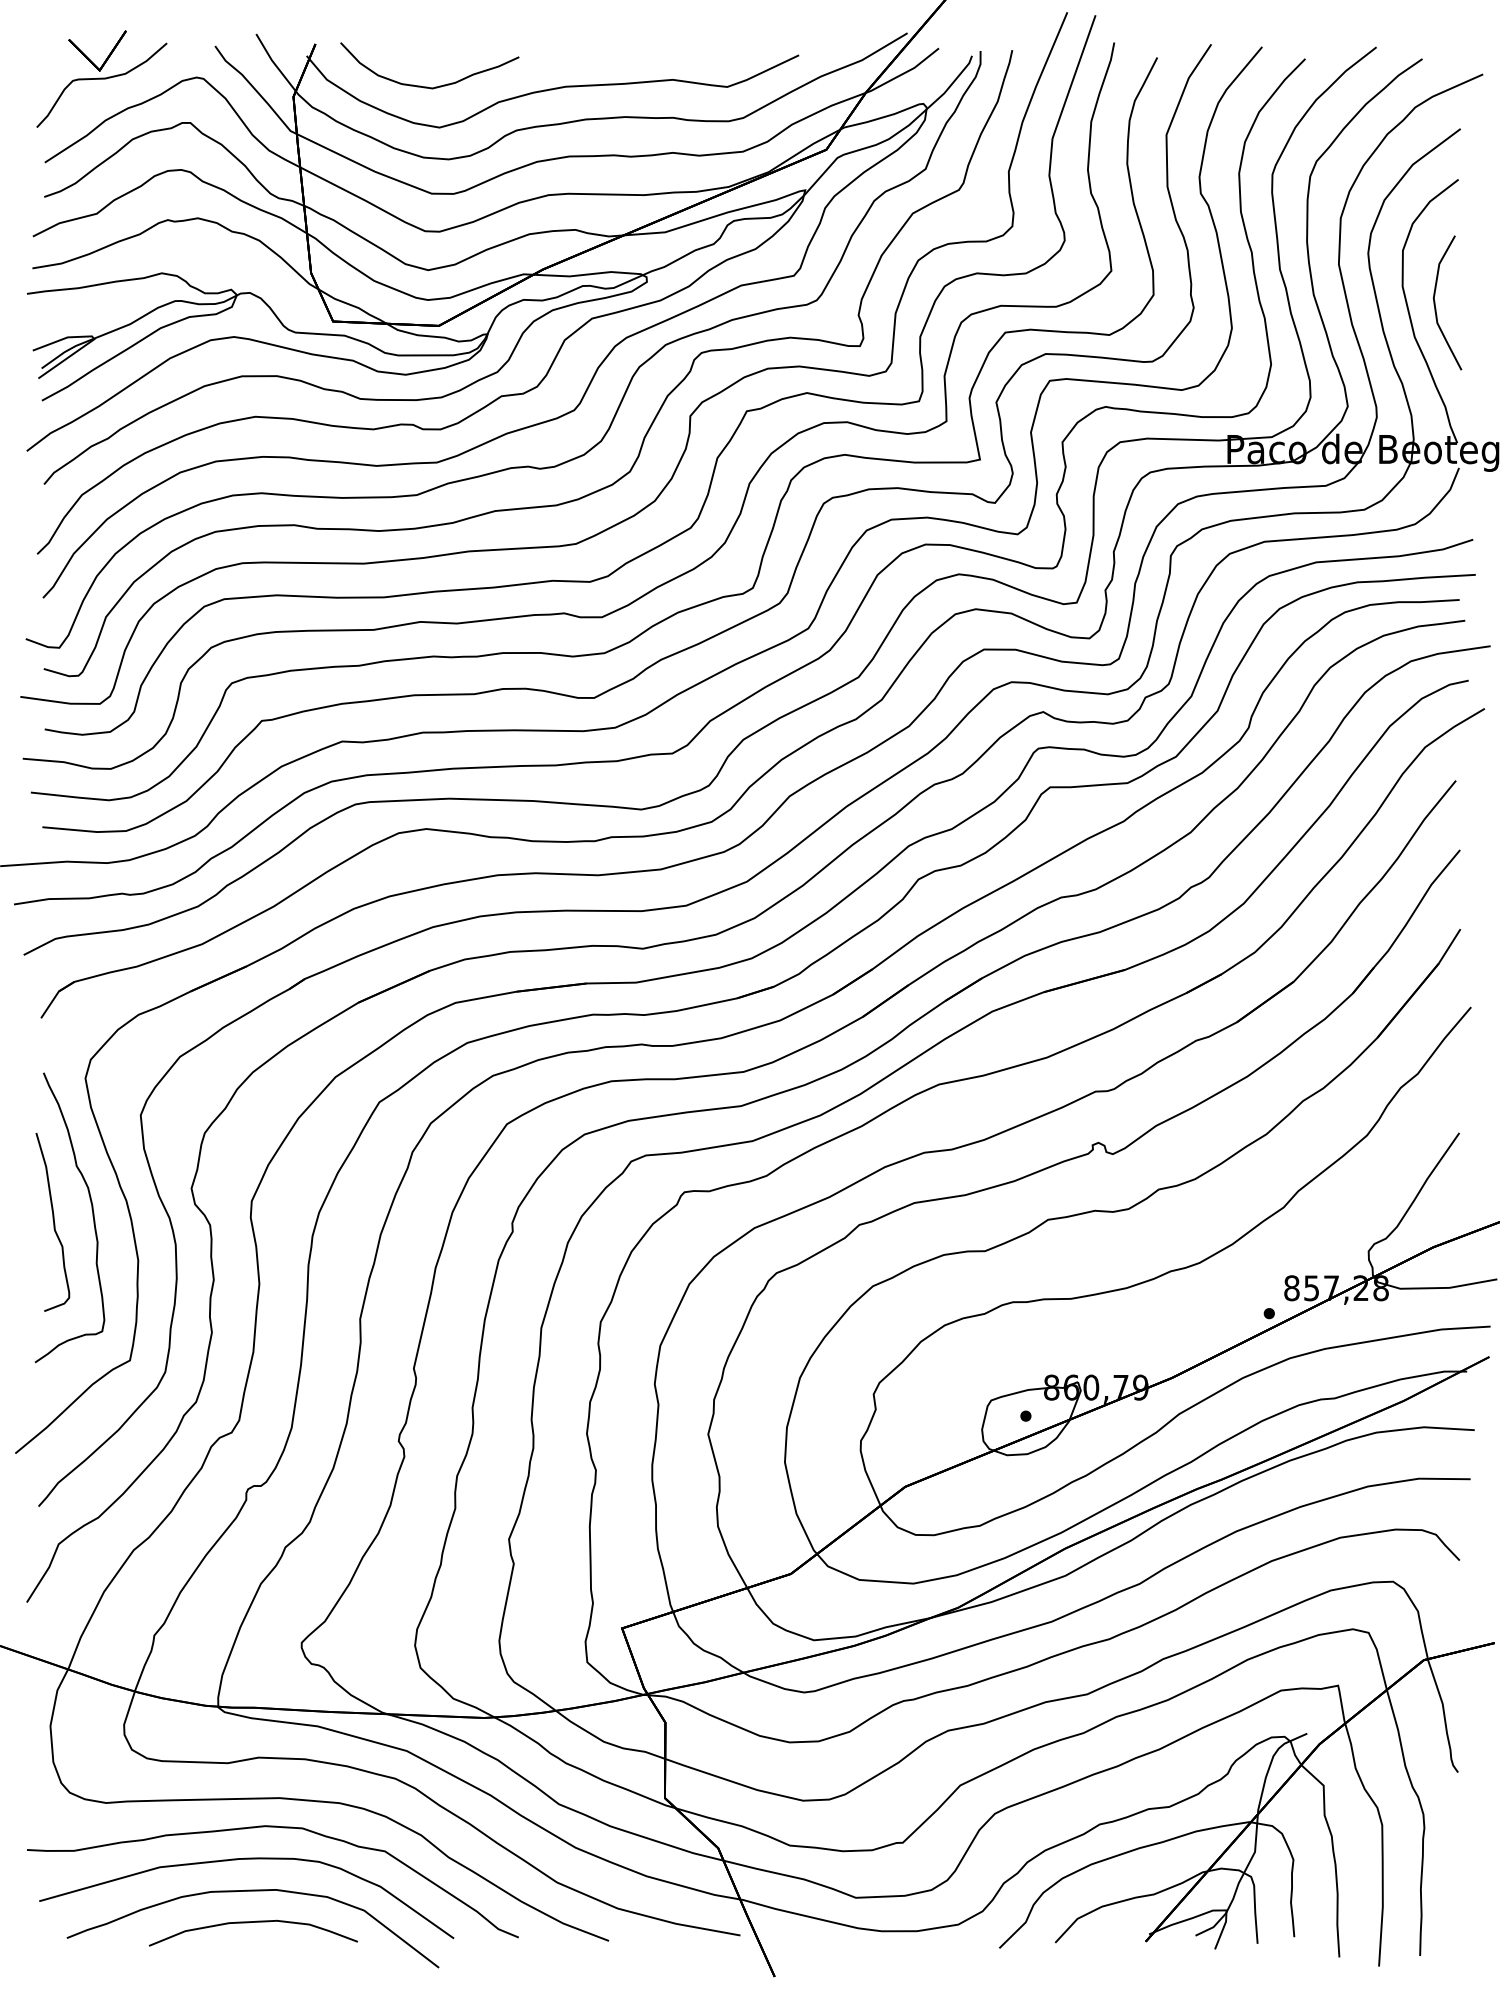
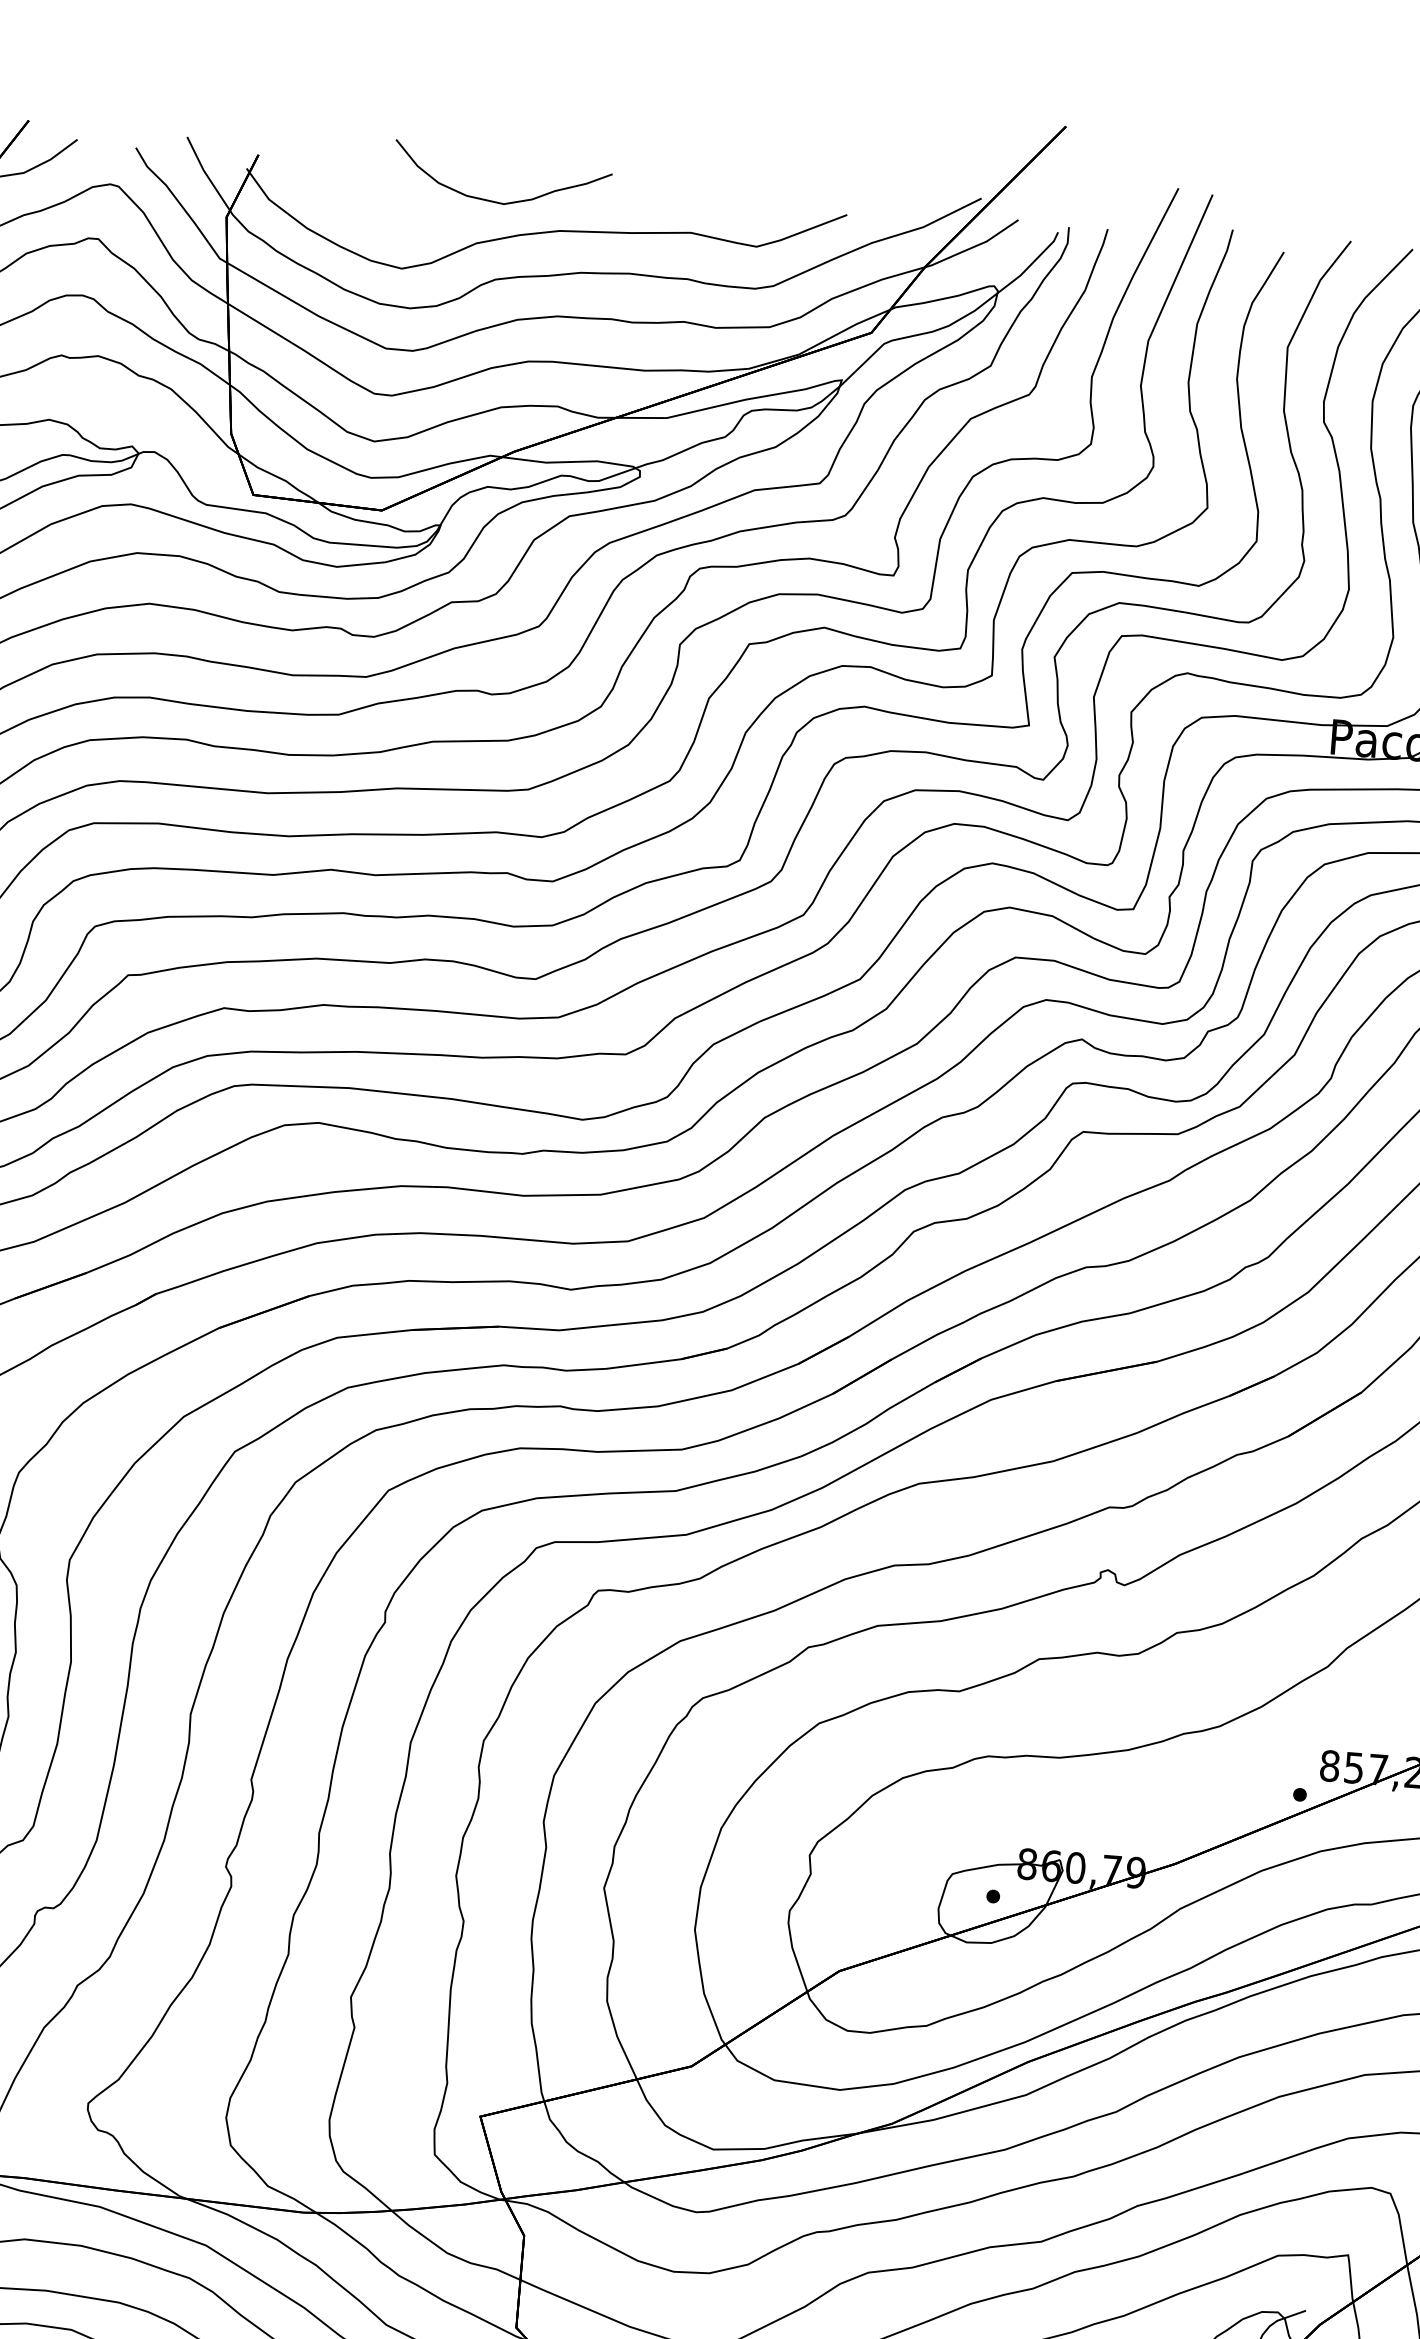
curve: (427, 86) -> (497, 201), moved

